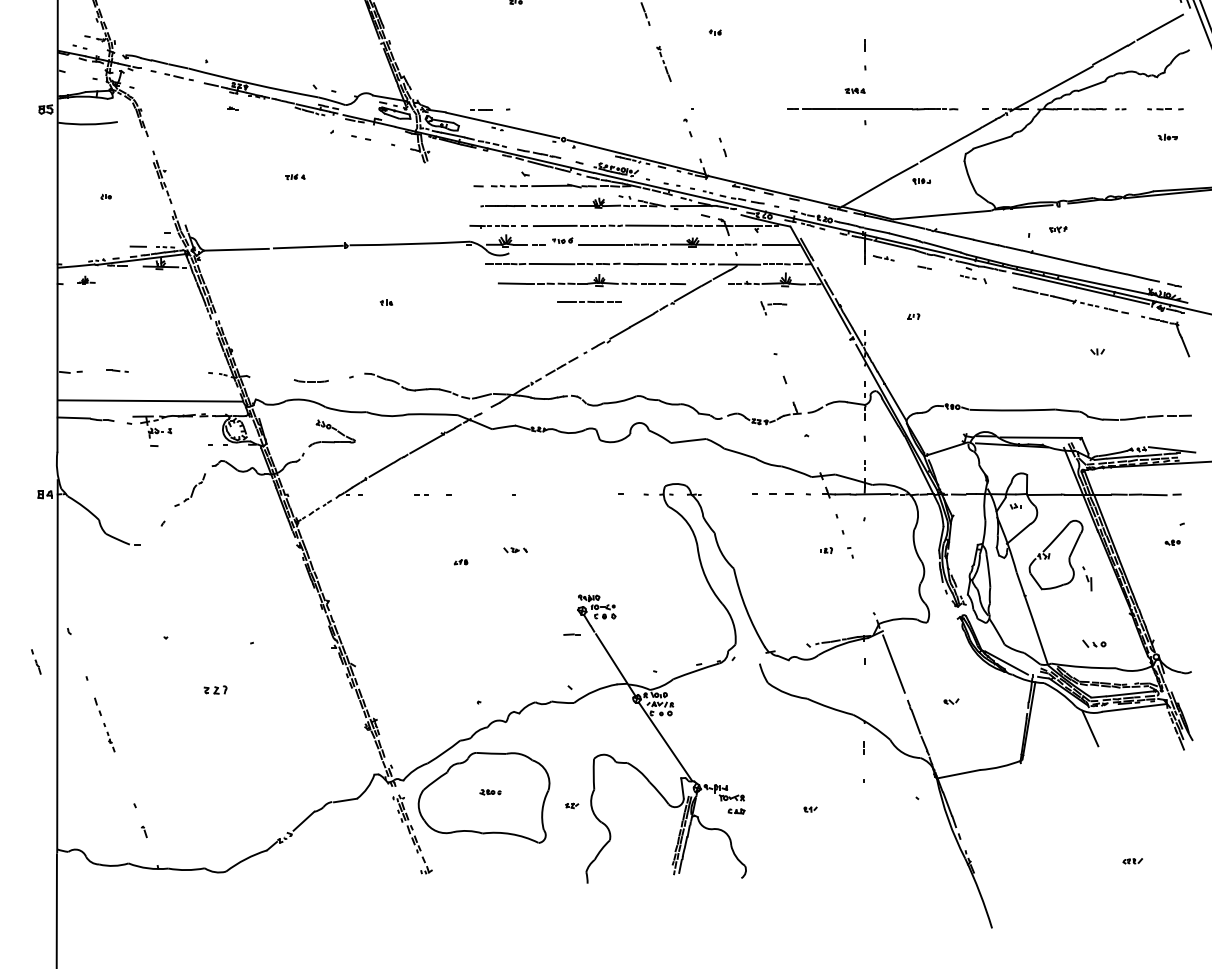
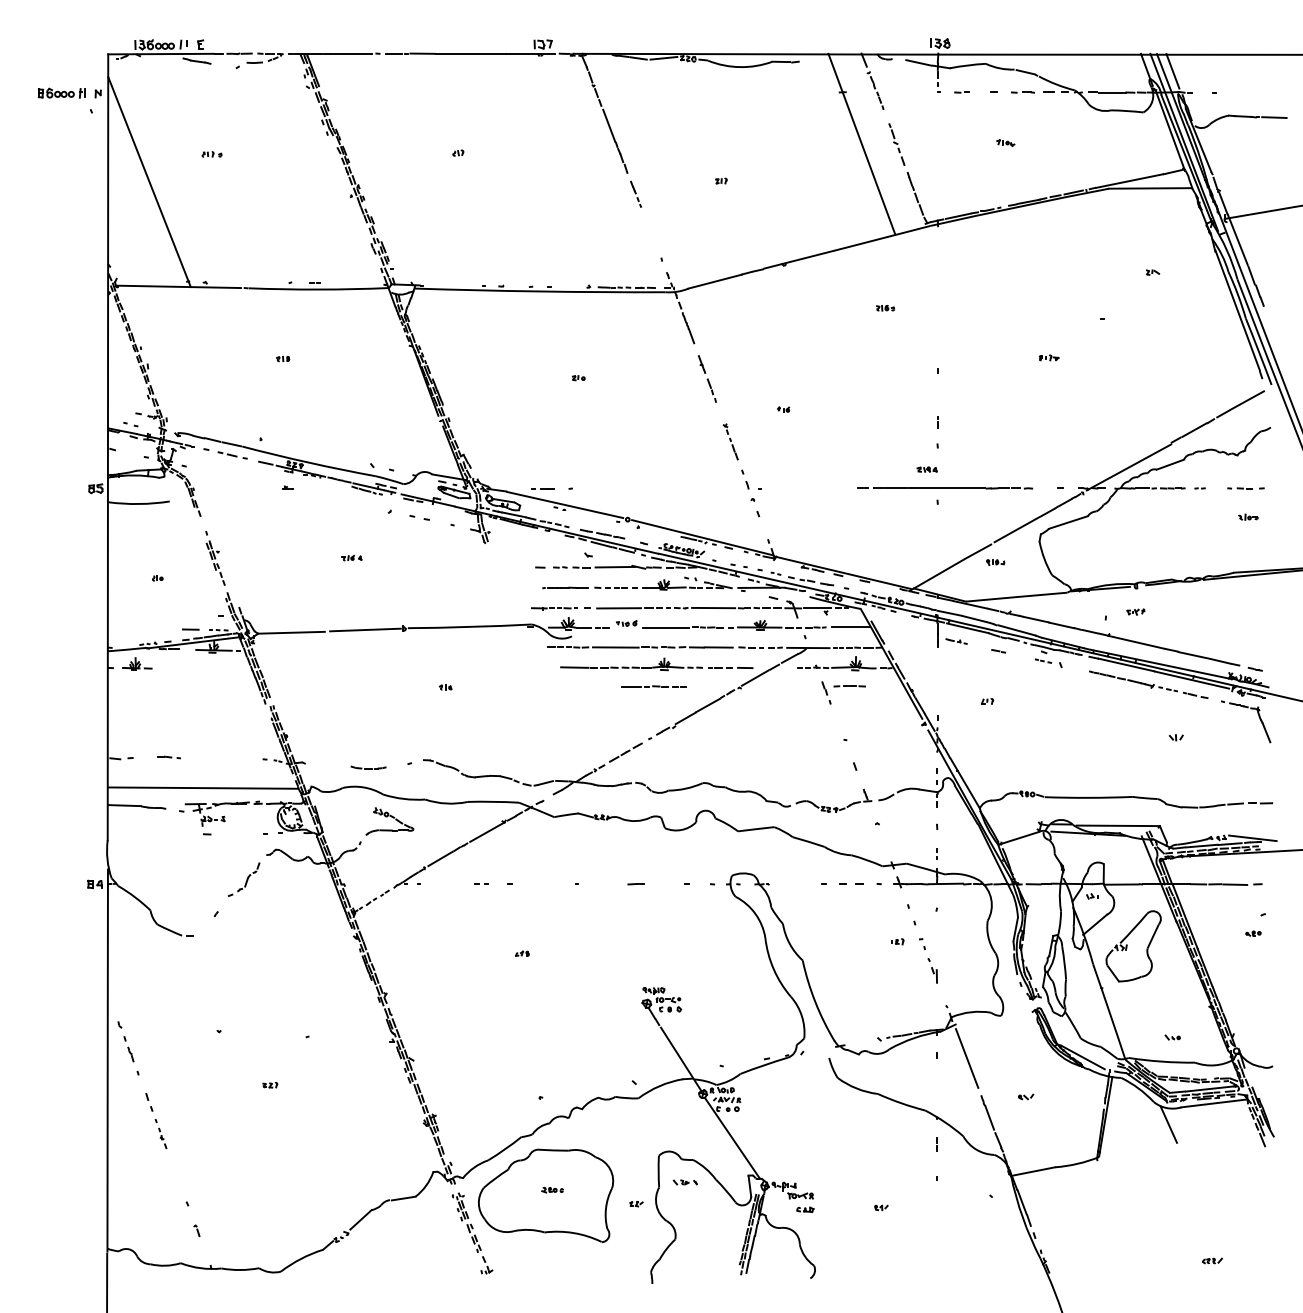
part: (723, 147) -> (745, 479), moved
part: (86, 279) -> (137, 663), size x1.67
part: (773, 307) -> (843, 692), size x1.67
part: (514, 550) -> (684, 1182), moved
part: (1087, 578) -> (932, 970), moved
line: (571, 634) -> (635, 884), moved
part: (1093, 643) -> (1172, 1037), size x0.62
part: (35, 662) -> (128, 1049), moved
part: (215, 690) -> (270, 1085), size x0.62

